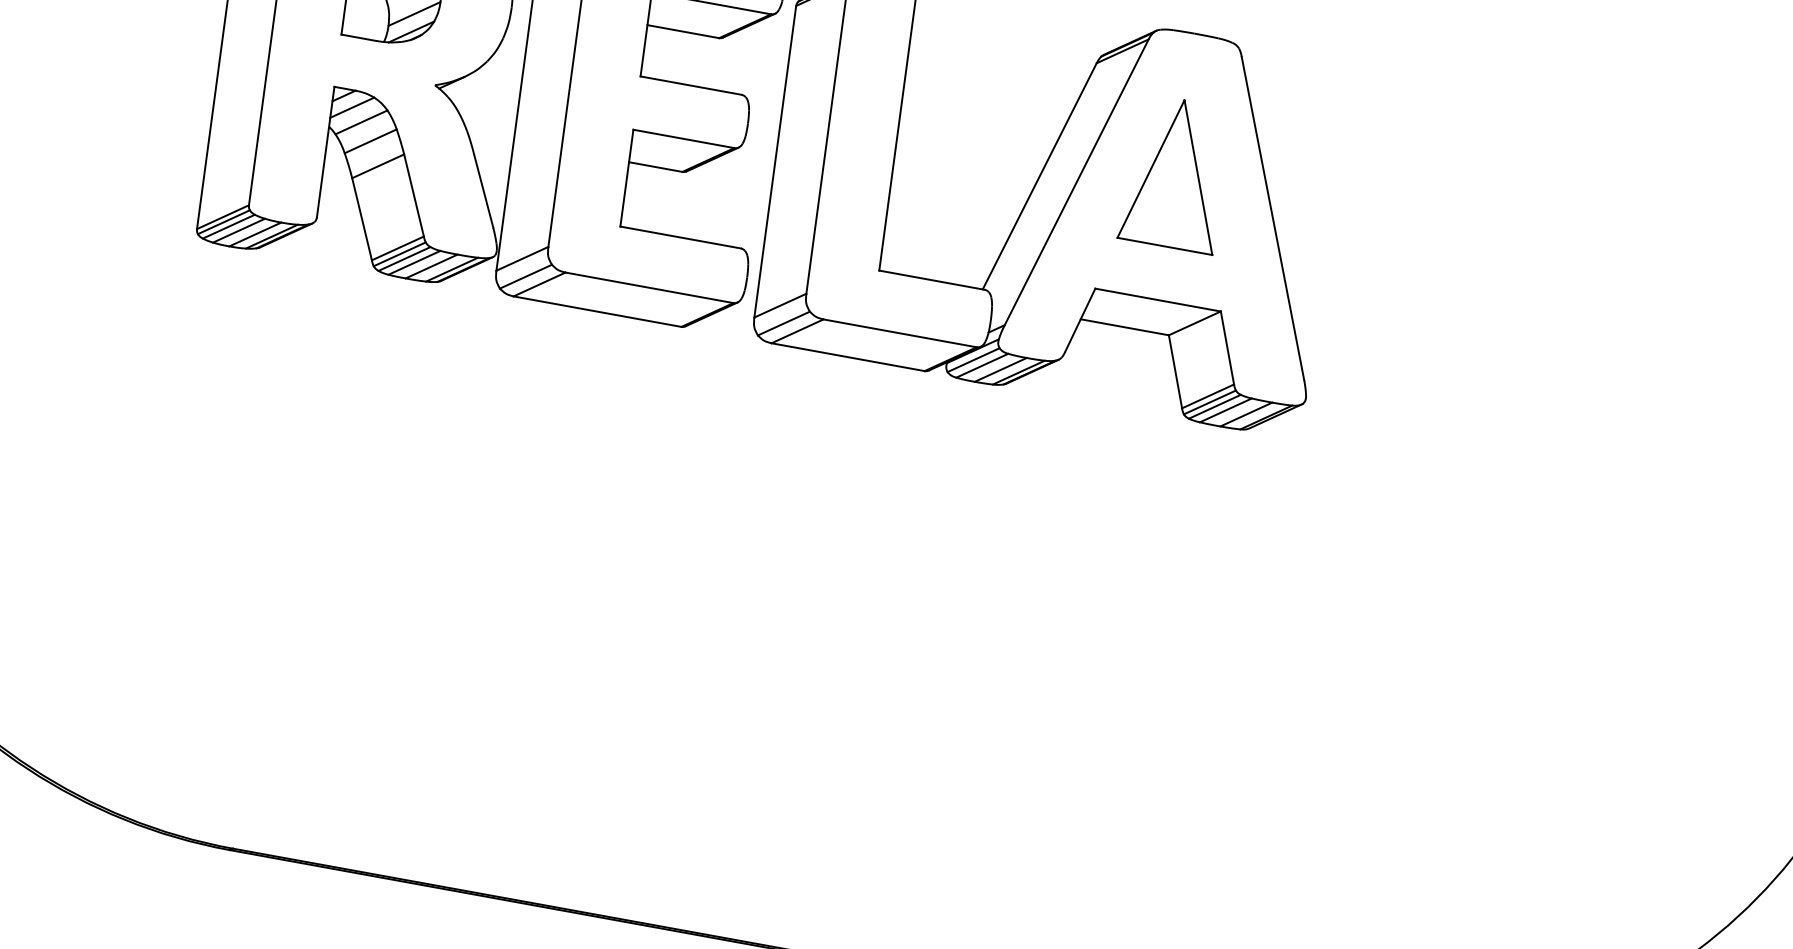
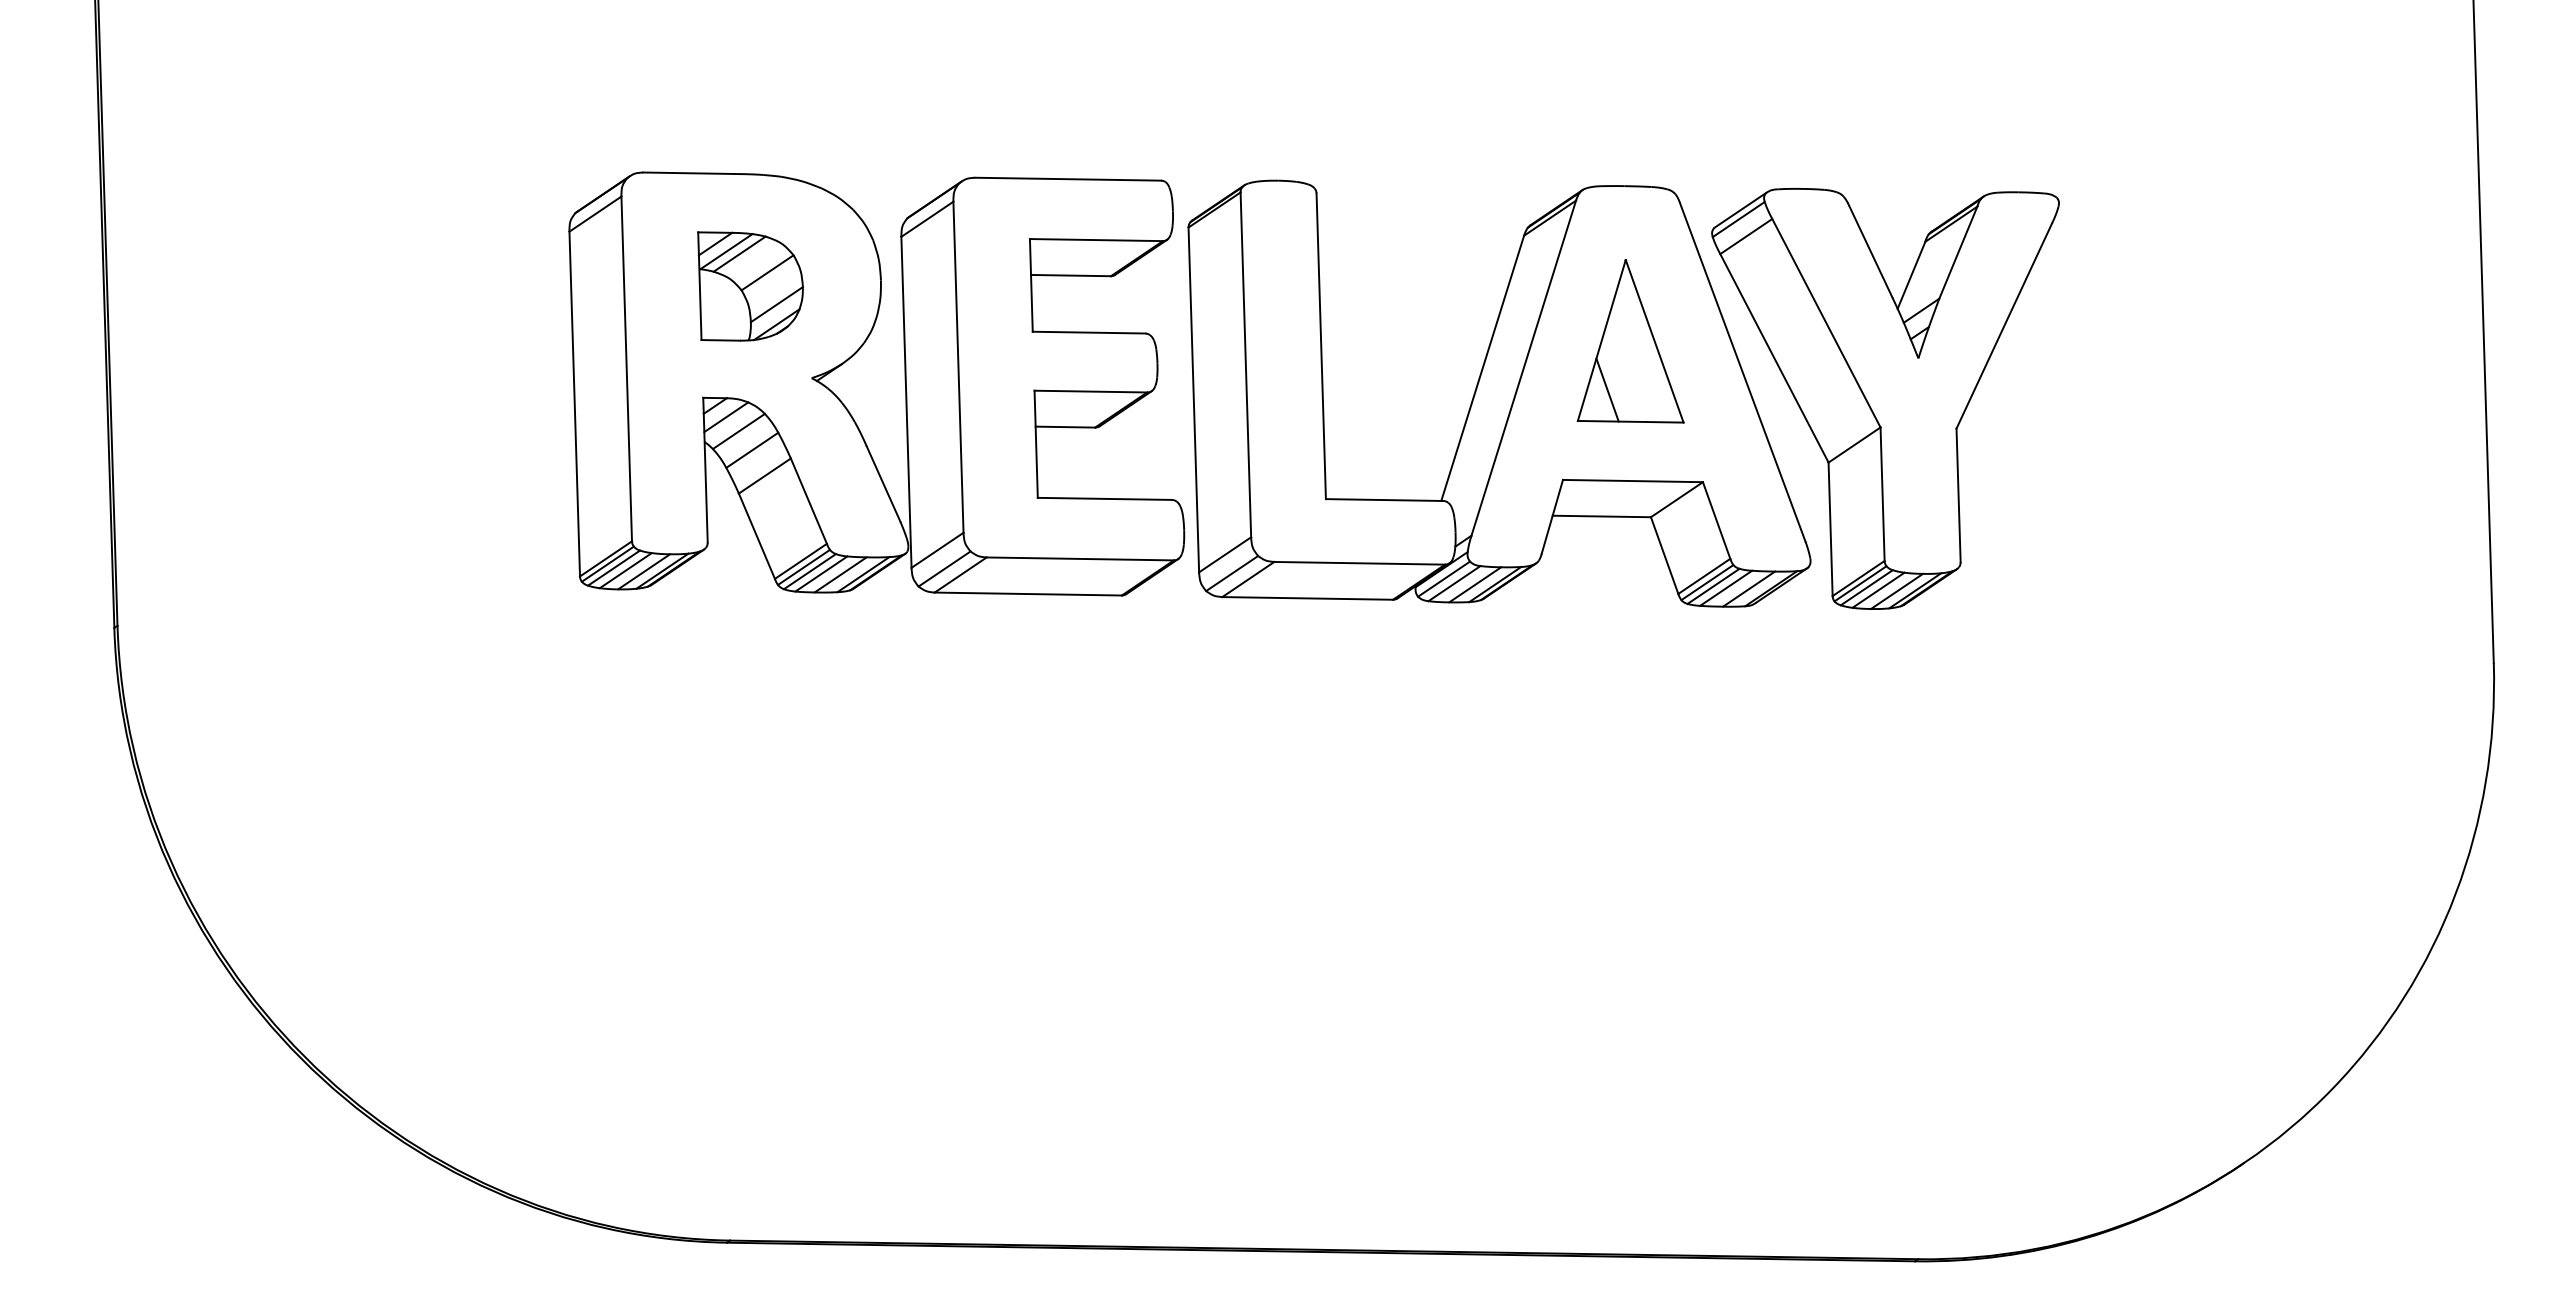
line: (1148, 213) -> (1607, 389), added
part: (1397, 263) -> (1885, 398), added

